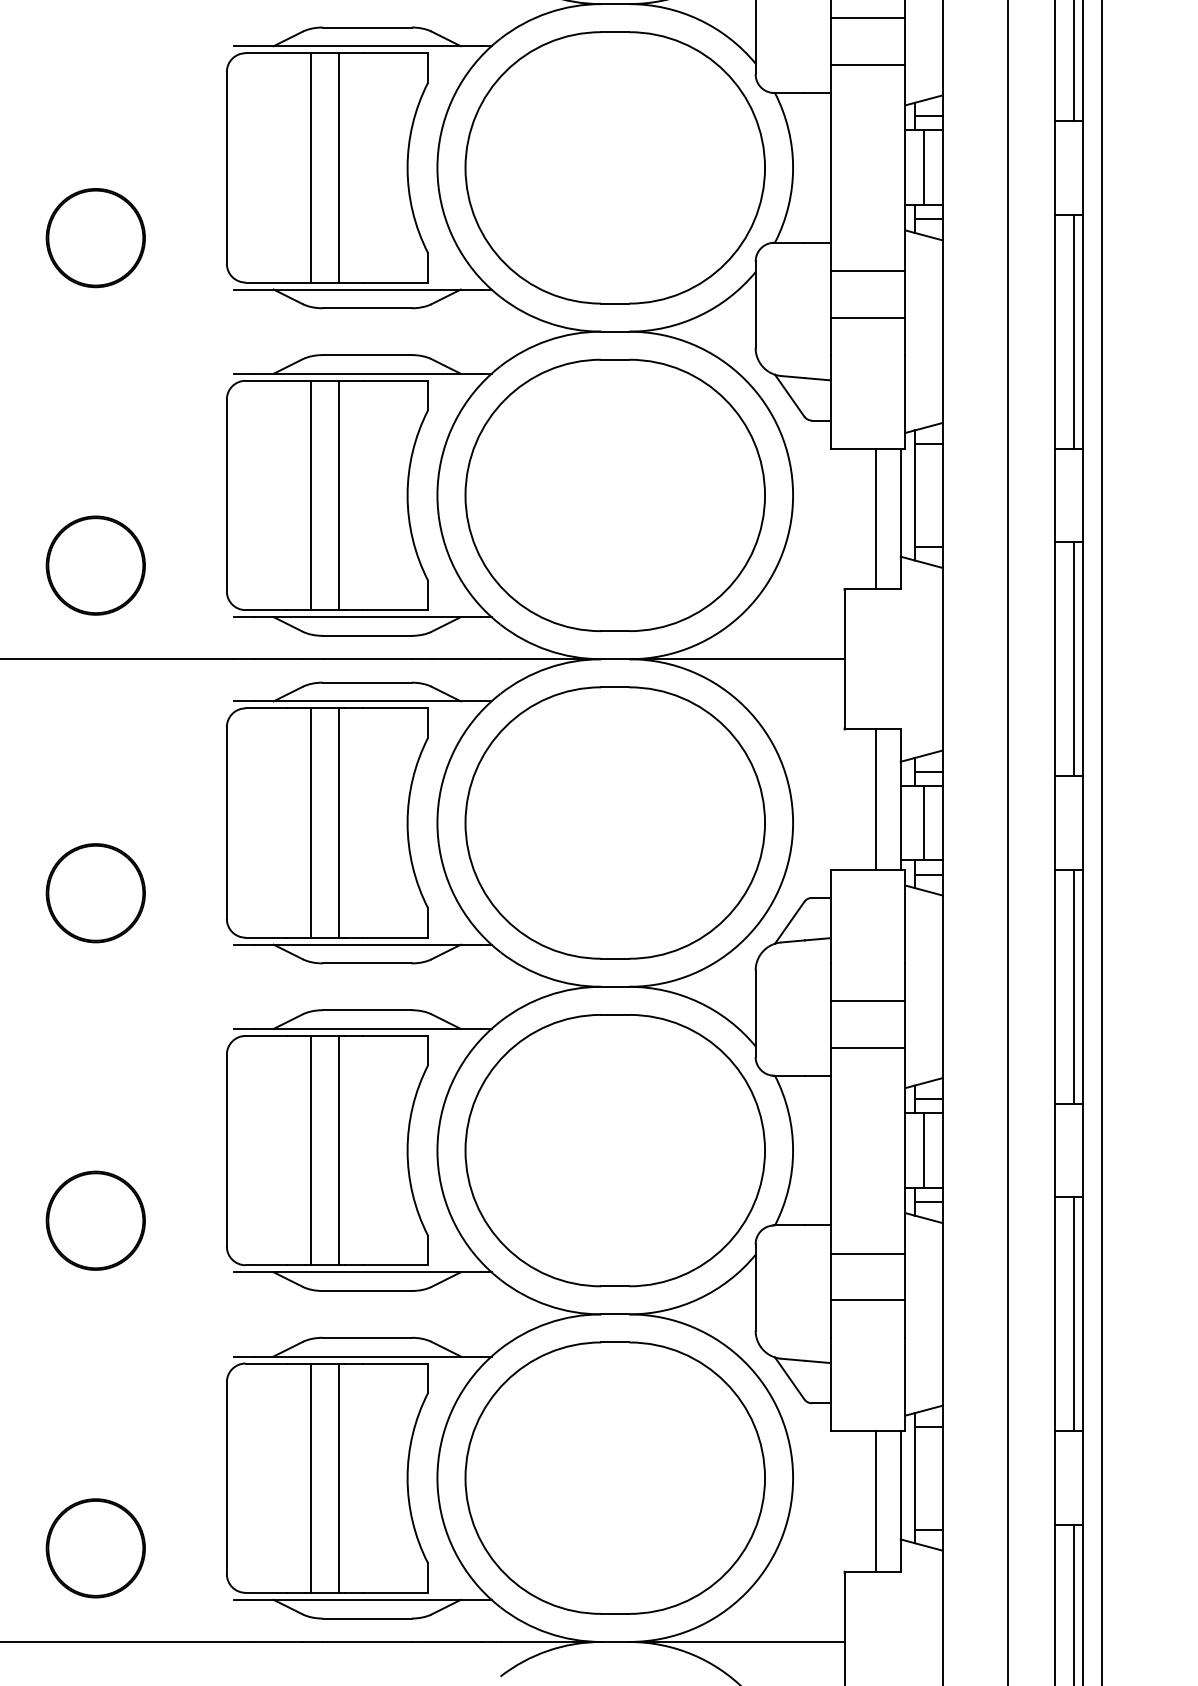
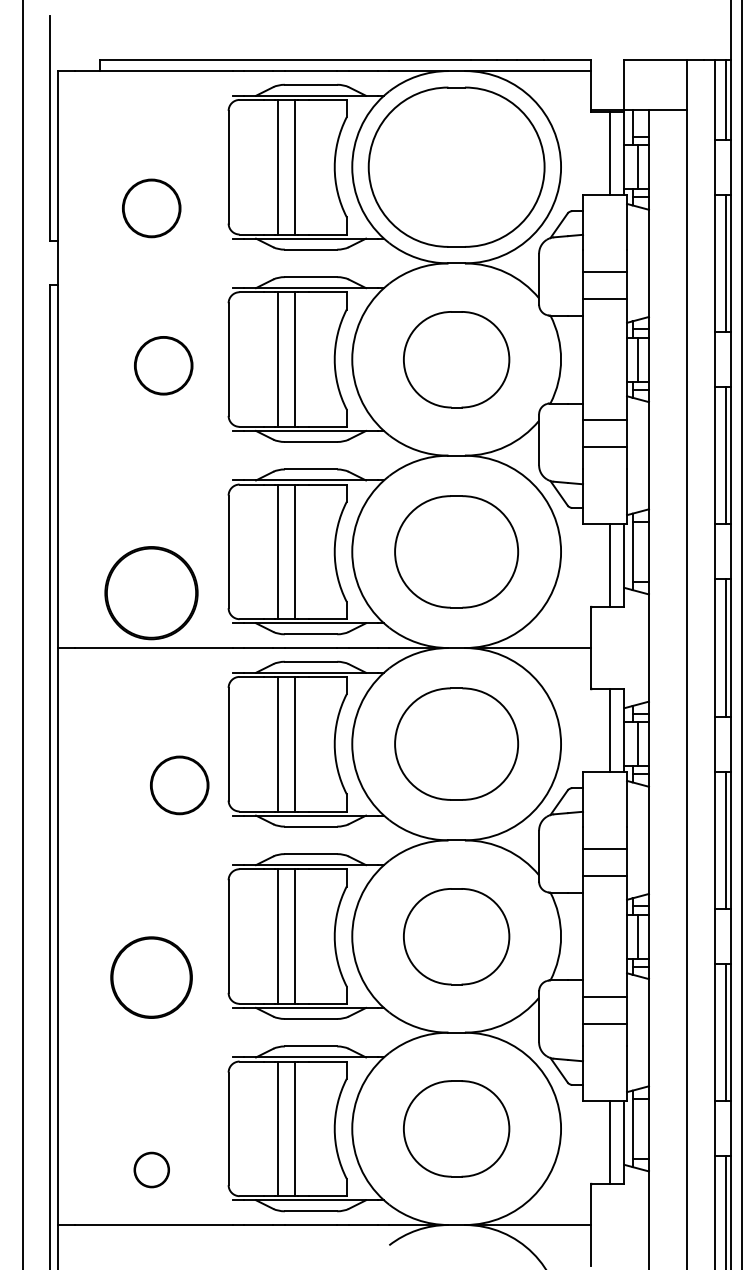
part: (614, 167) -> (456, 359), size x0.6
circle: (95, 237) -> (163, 365), moved
part: (614, 494) -> (456, 551), size x0.7
circle: (95, 564) -> (151, 592), size x1.6
part: (614, 821) -> (456, 743), size x0.7
part: (95, 893) -> (179, 785), moved
part: (614, 1150) -> (456, 936), size x0.6
circle: (95, 1220) -> (151, 977), size x1.4
part: (614, 1477) -> (456, 1128), size x0.6
circle: (95, 1547) -> (151, 1169), size x0.6

